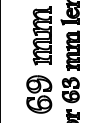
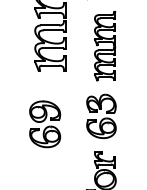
part: (39, 94) -> (45, 124), size x0.7

